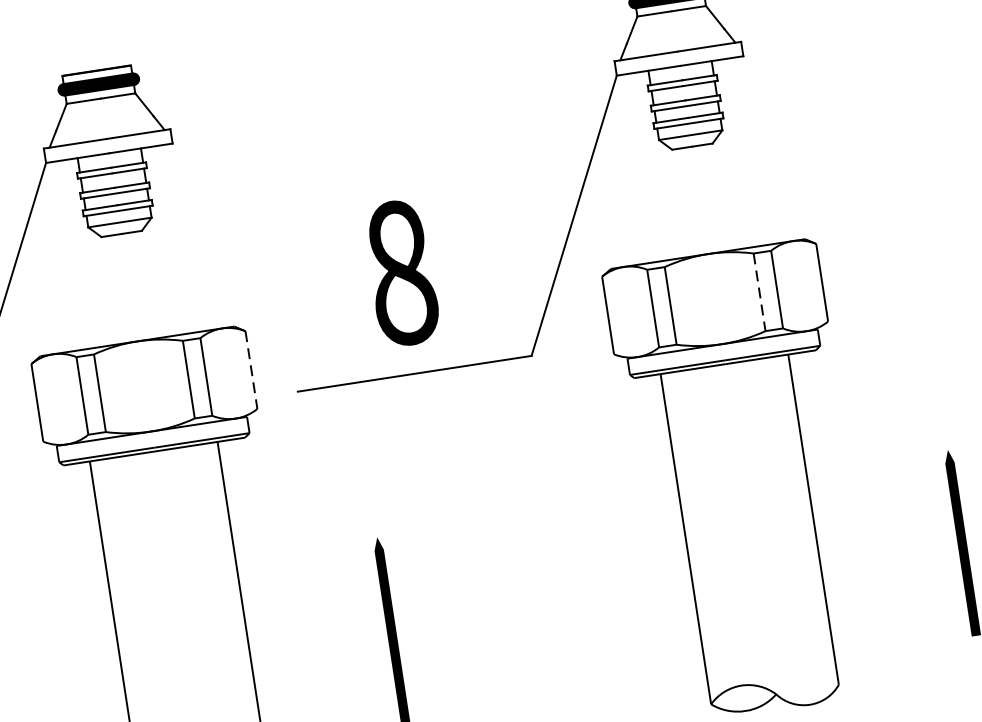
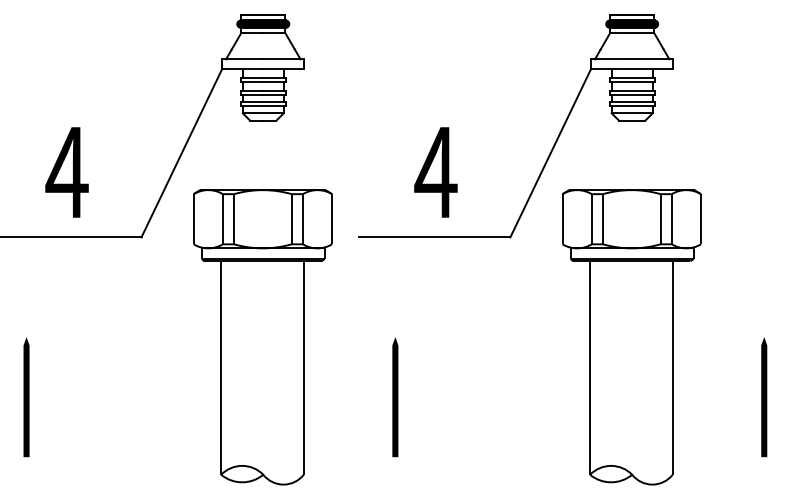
text: (400, 273) -> (435, 172), 8 -> 4
line: (759, 292) -> (660, 219), dashed -> solid
line: (252, 370) -> (332, 219), dashed -> solid

